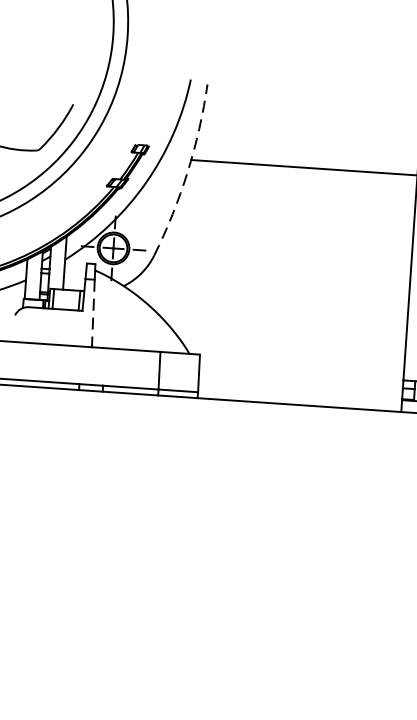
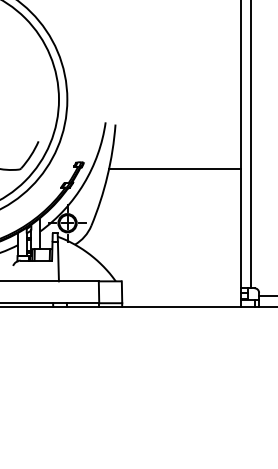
arc: (187, 172) -> (107, 176), dashed -> solid
line: (93, 313) -> (58, 261), dashed -> solid

